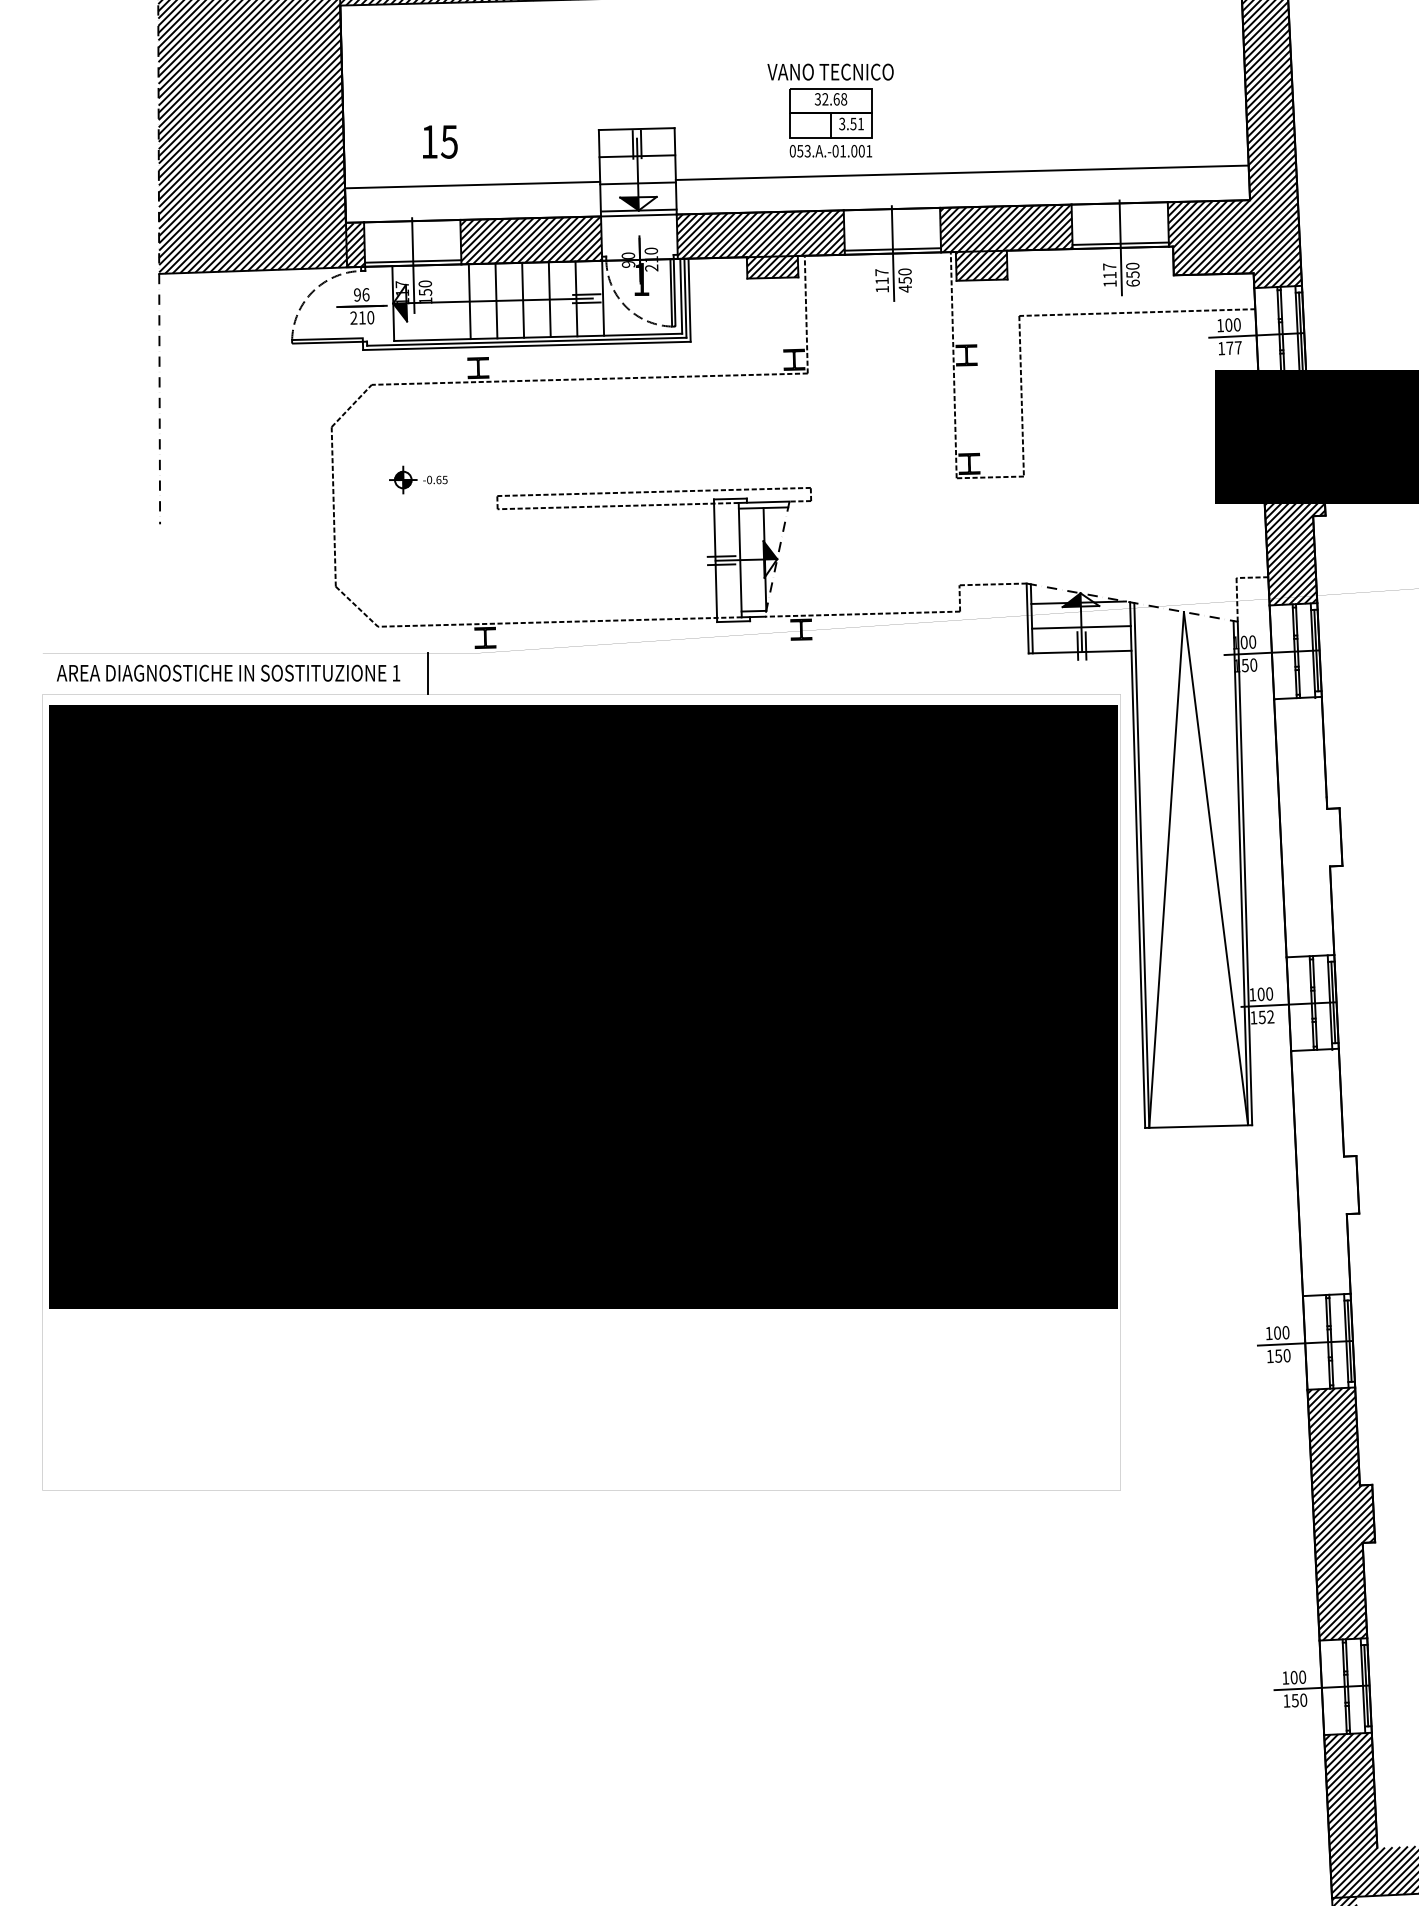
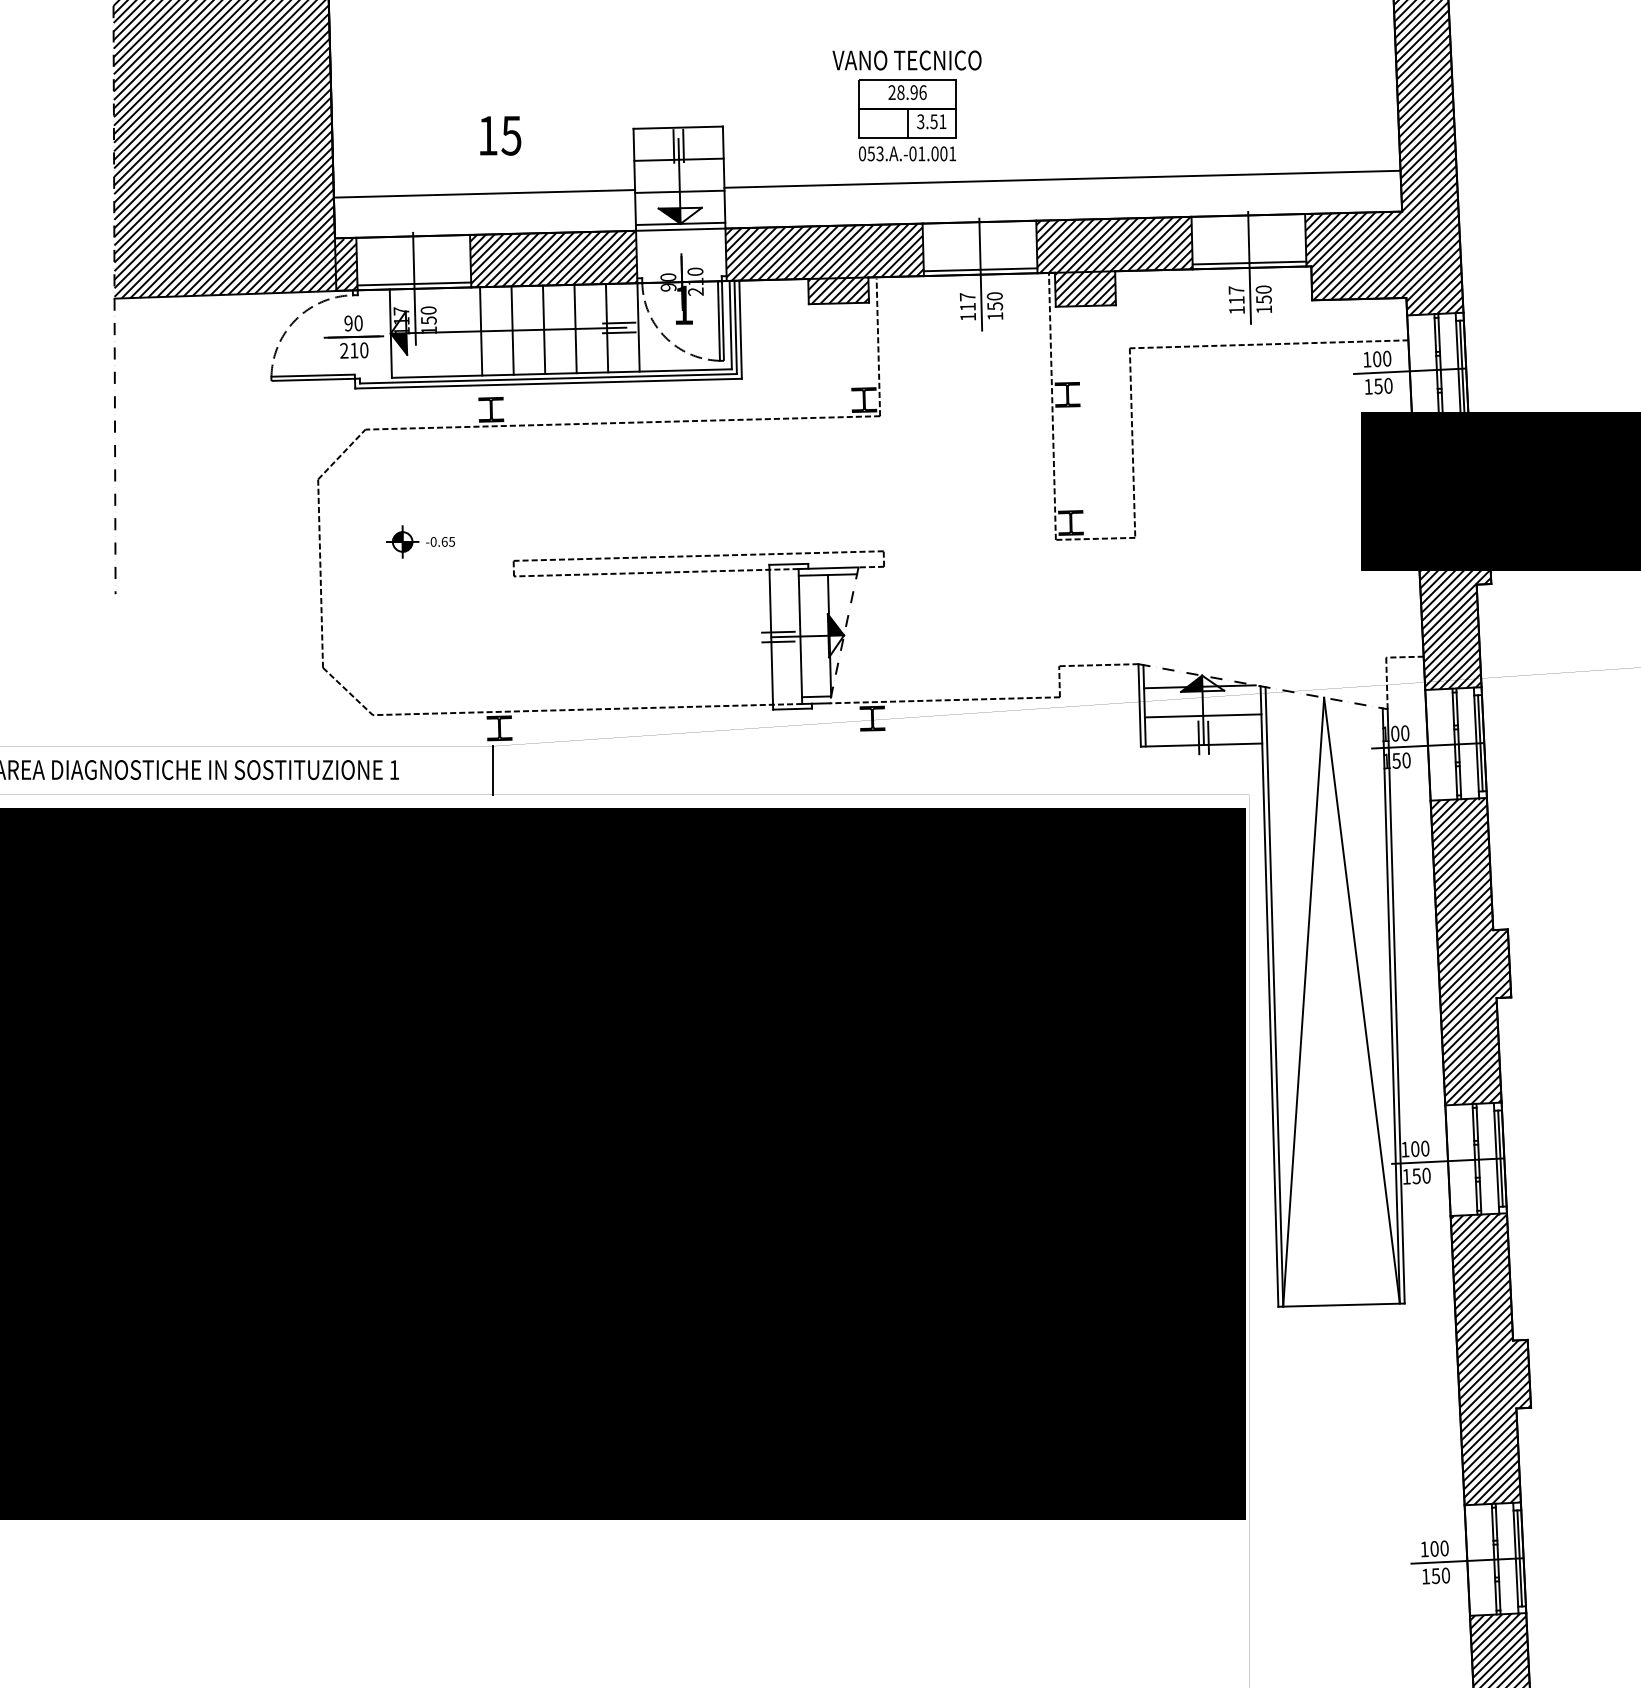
text: (831, 99) -> (908, 92), 32.68 -> 28.96
text: (440, 141) -> (500, 135), moved
text: (1132, 282) -> (1263, 308), 650 -> 150
text: (904, 288) -> (994, 315), 450 -> 150
text: (365, 294) -> (358, 322), 96 -> 90
text: (1233, 347) -> (1382, 385), 177 -> 150
line: (427, 673) -> (492, 770), moved
hatch: (1308, 826) -> (1471, 950), added
text: (1270, 1016) -> (1426, 1175), 152 -> 150
hatch: (1325, 1172) -> (1491, 1359), added

